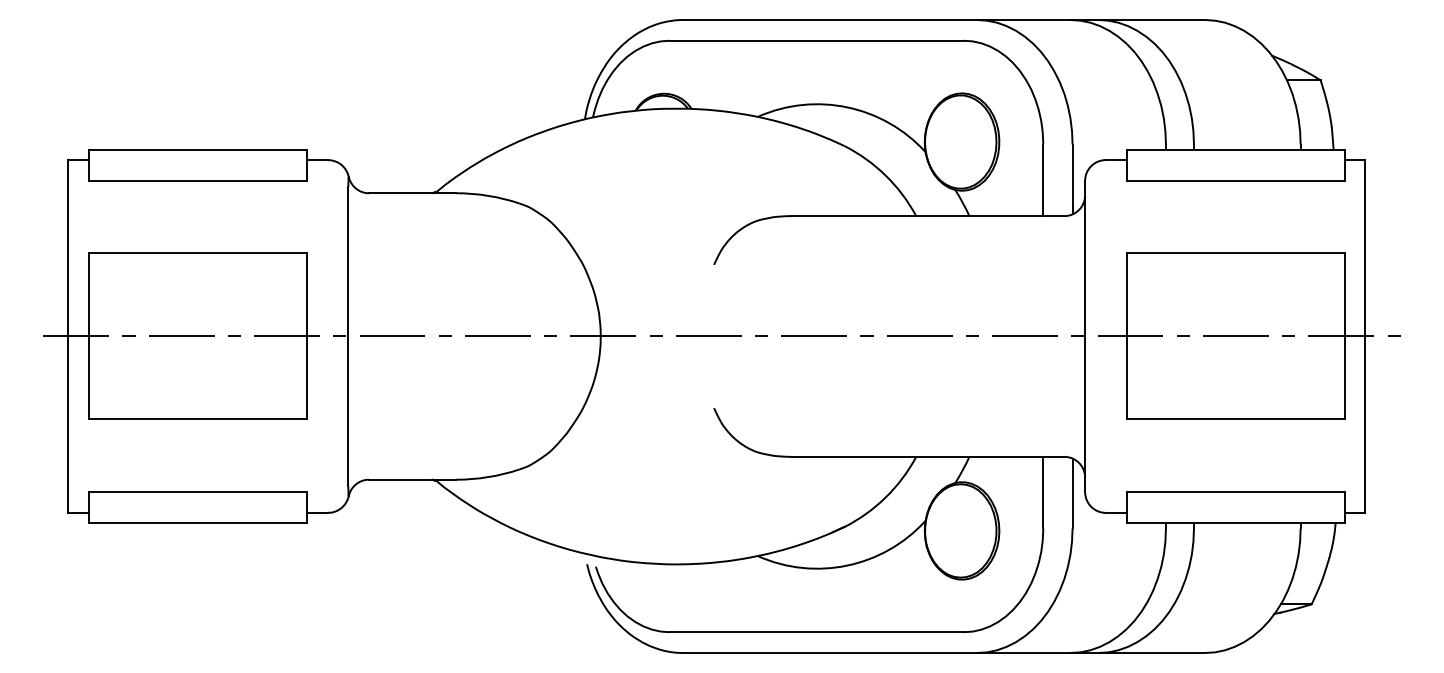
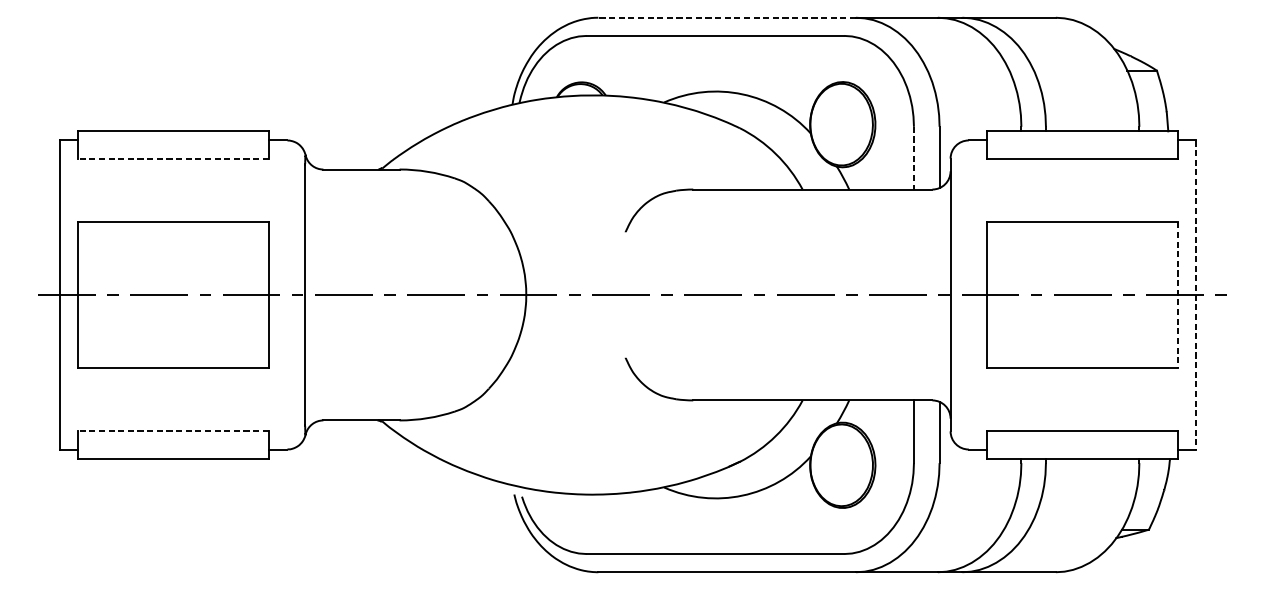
line: (829, 20) -> (726, 18), solid -> dashed
line: (197, 180) -> (173, 158), solid -> dashed
line: (1043, 180) -> (914, 158), solid -> dashed
line: (1344, 336) -> (1177, 295), solid -> dashed
line: (1365, 336) -> (1196, 295), solid -> dashed
line: (197, 492) -> (173, 431), solid -> dashed

